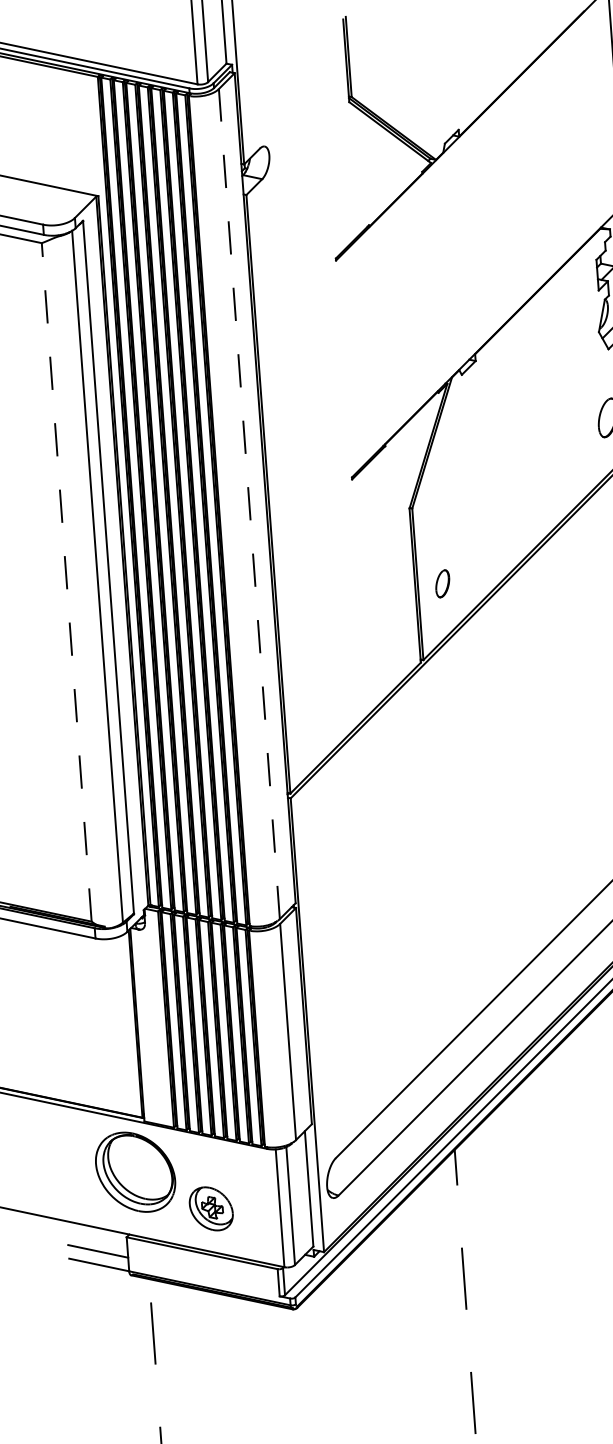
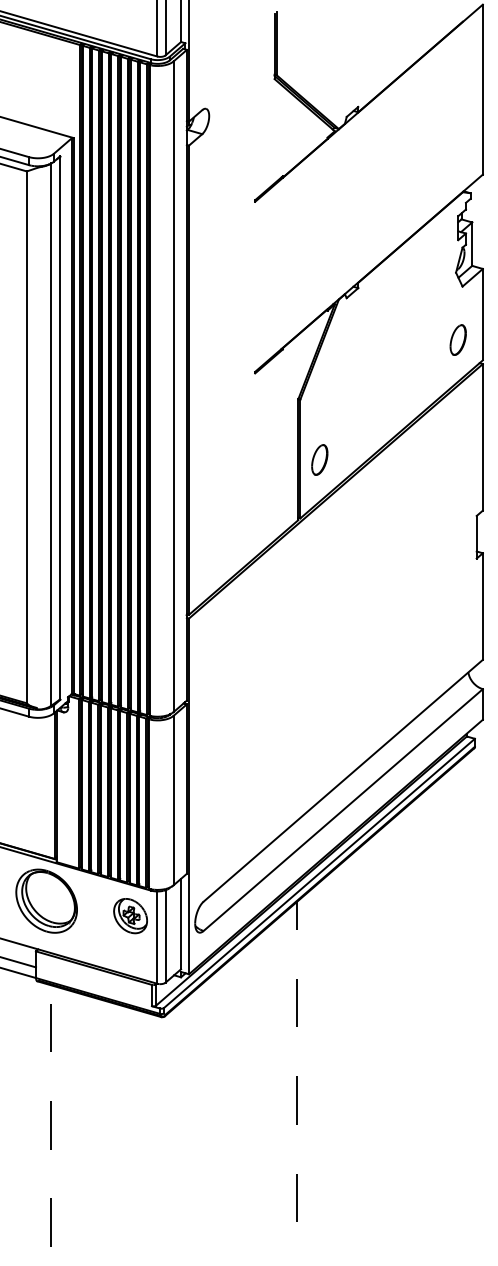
line: (249, 503) -> (173, 386), dashed -> solid
line: (66, 582) -> (26, 437), dashed -> solid
part: (442, 583) -> (319, 459), size x1.43
part: (211, 1209) -> (130, 916), moved

